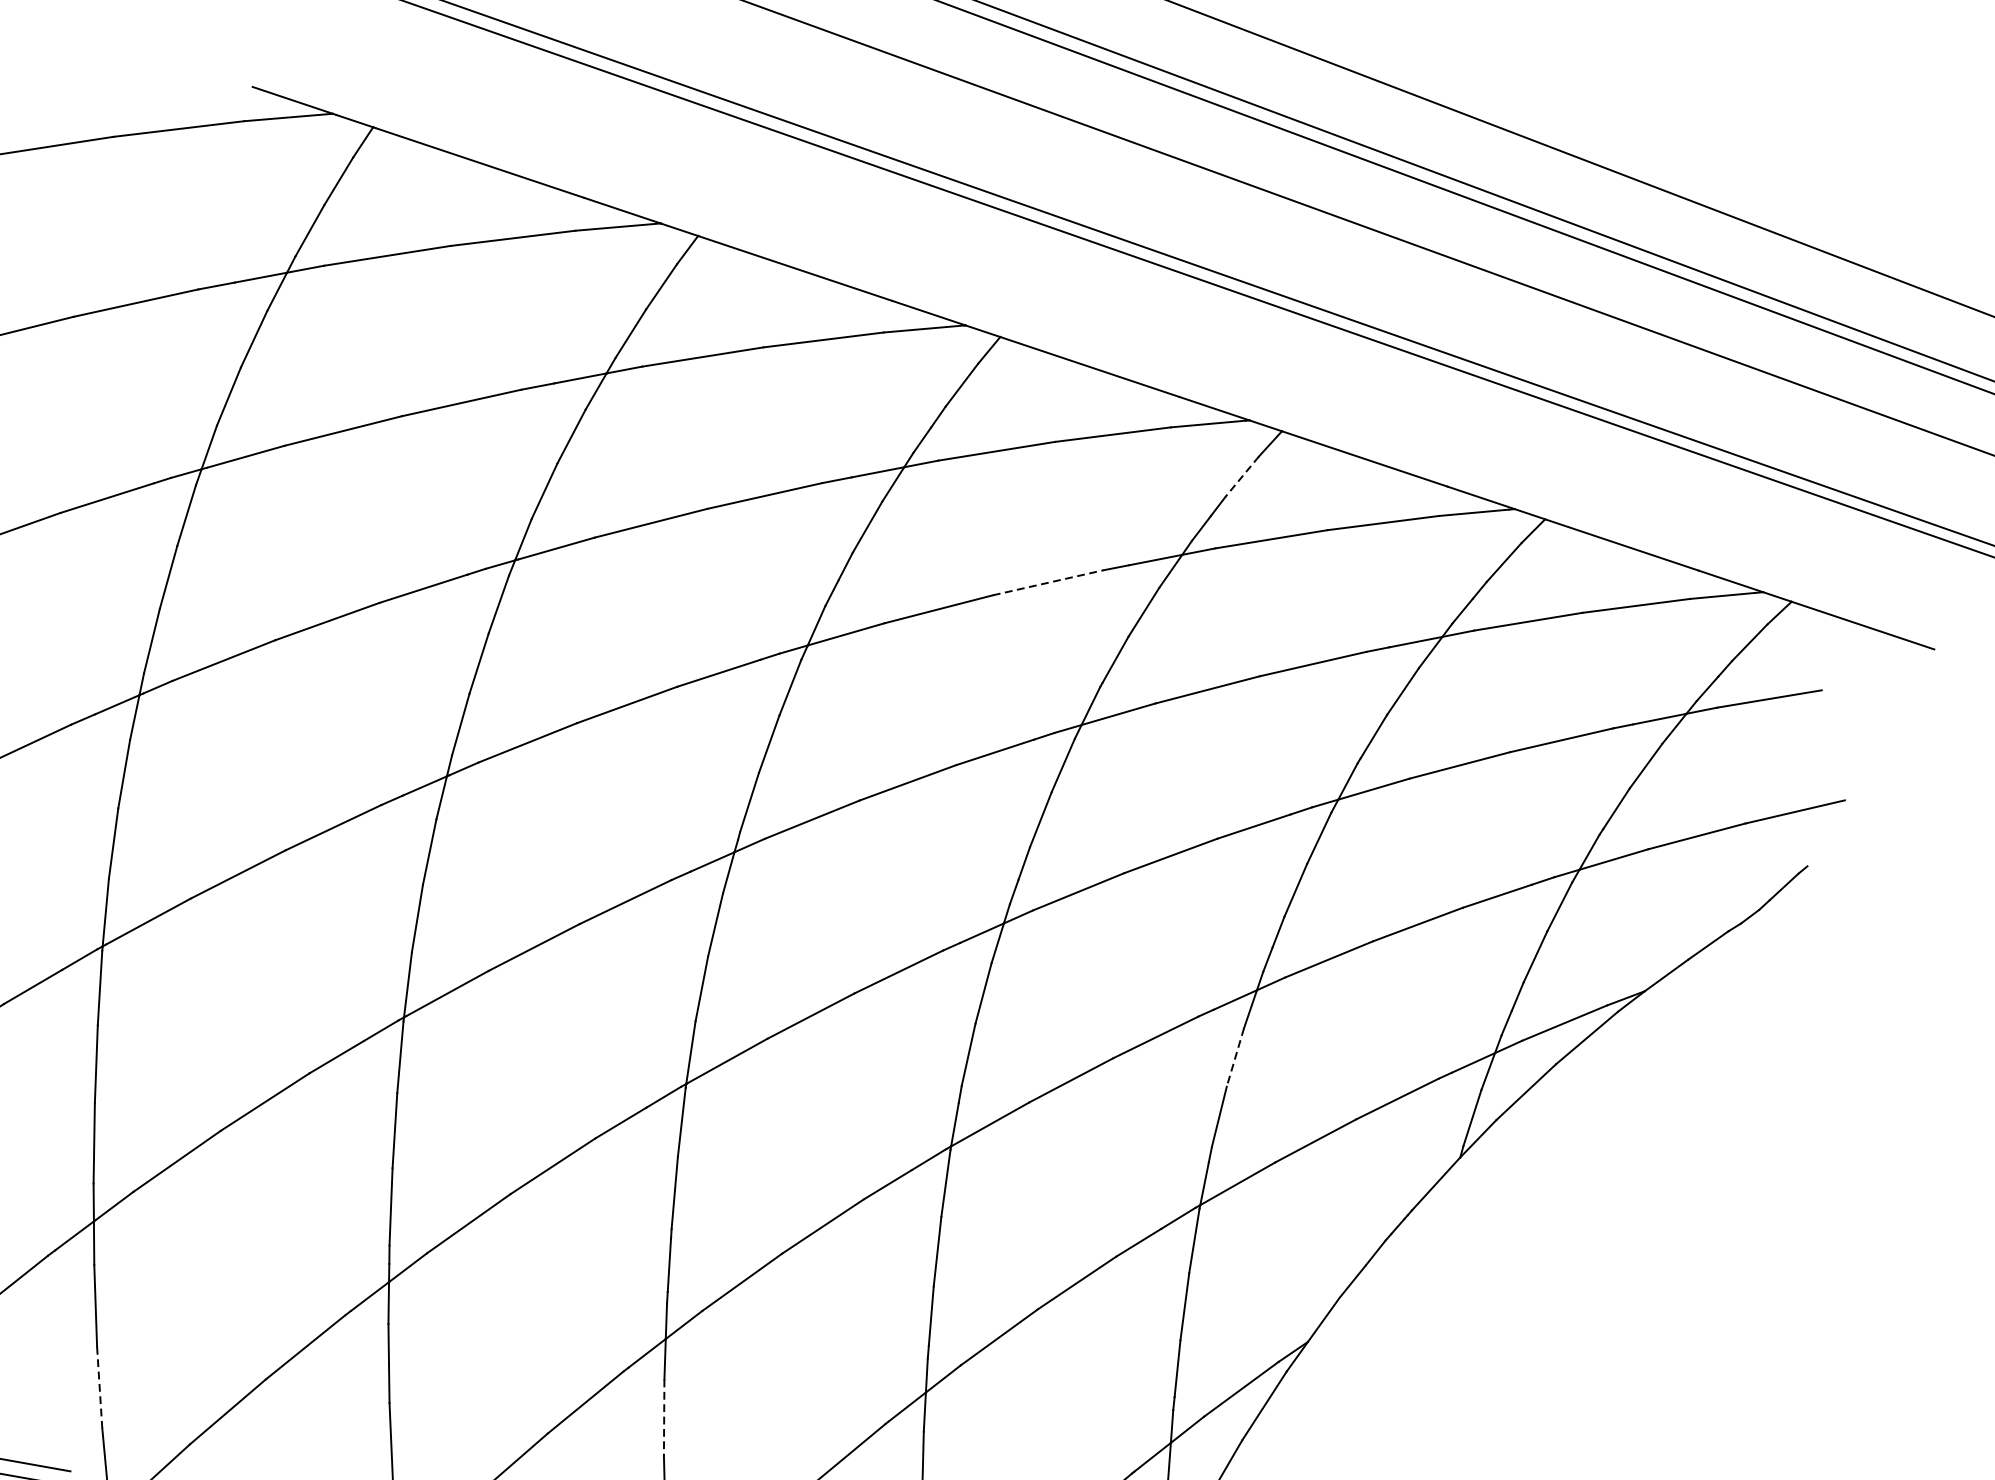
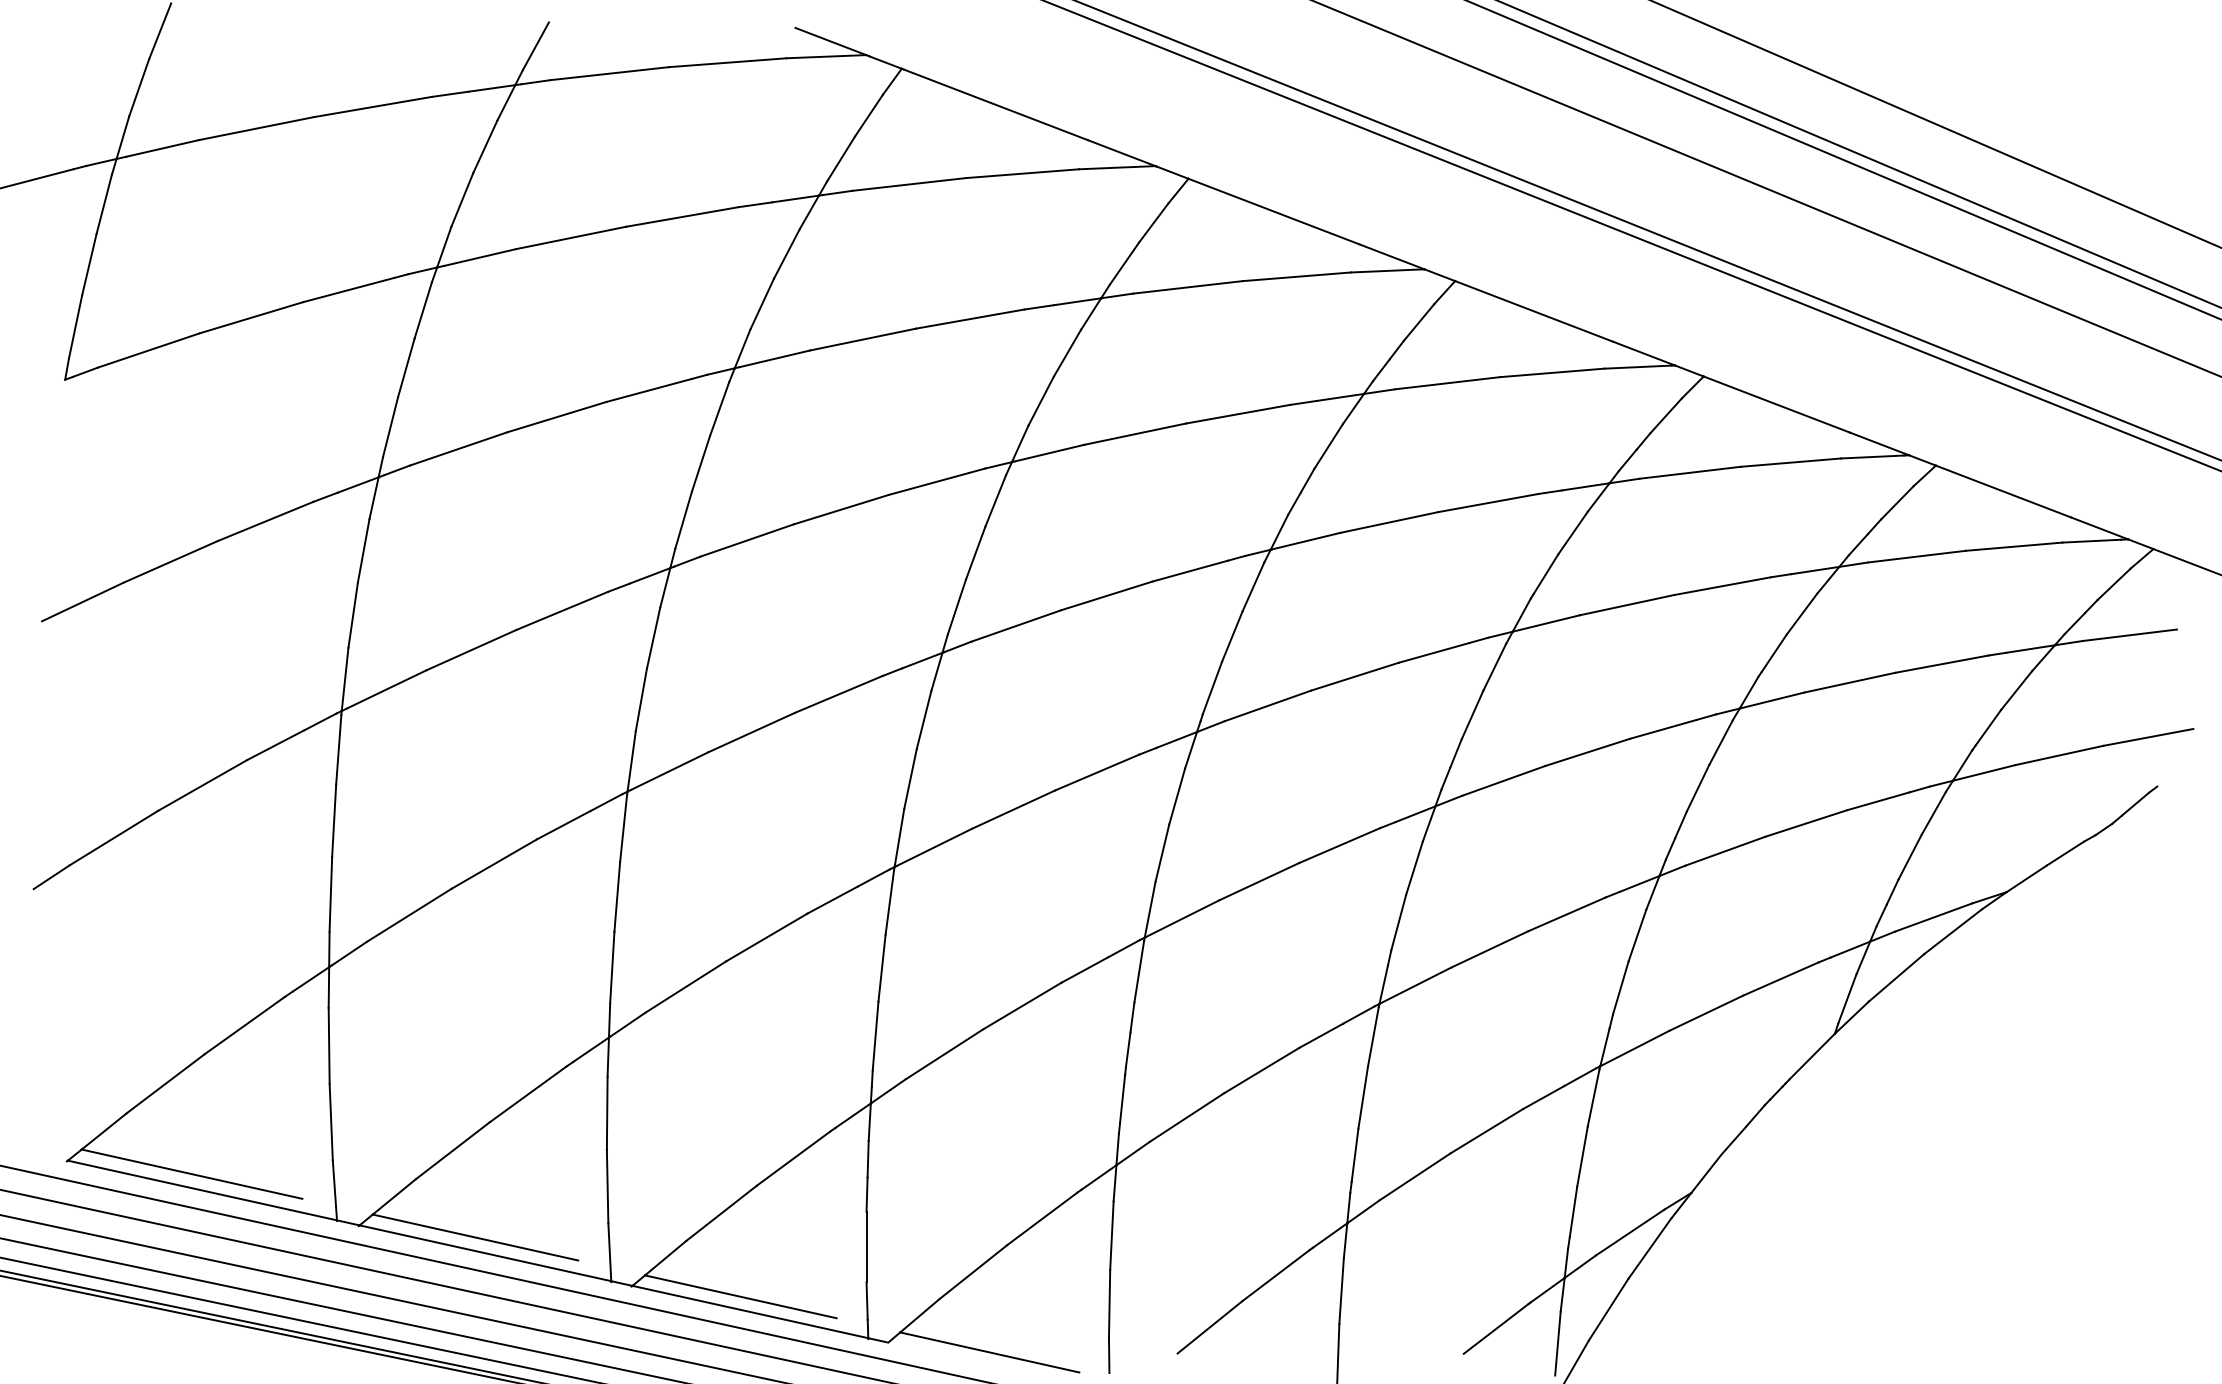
line: (1242, 476) -> (1666, 415), dashed -> solid
line: (1048, 583) -> (1488, 503), dashed -> solid
line: (1235, 1057) -> (1637, 935), dashed -> solid
line: (99, 1387) -> (607, 1186), dashed -> solid
line: (663, 1418) -> (1111, 1236), dashed -> solid

